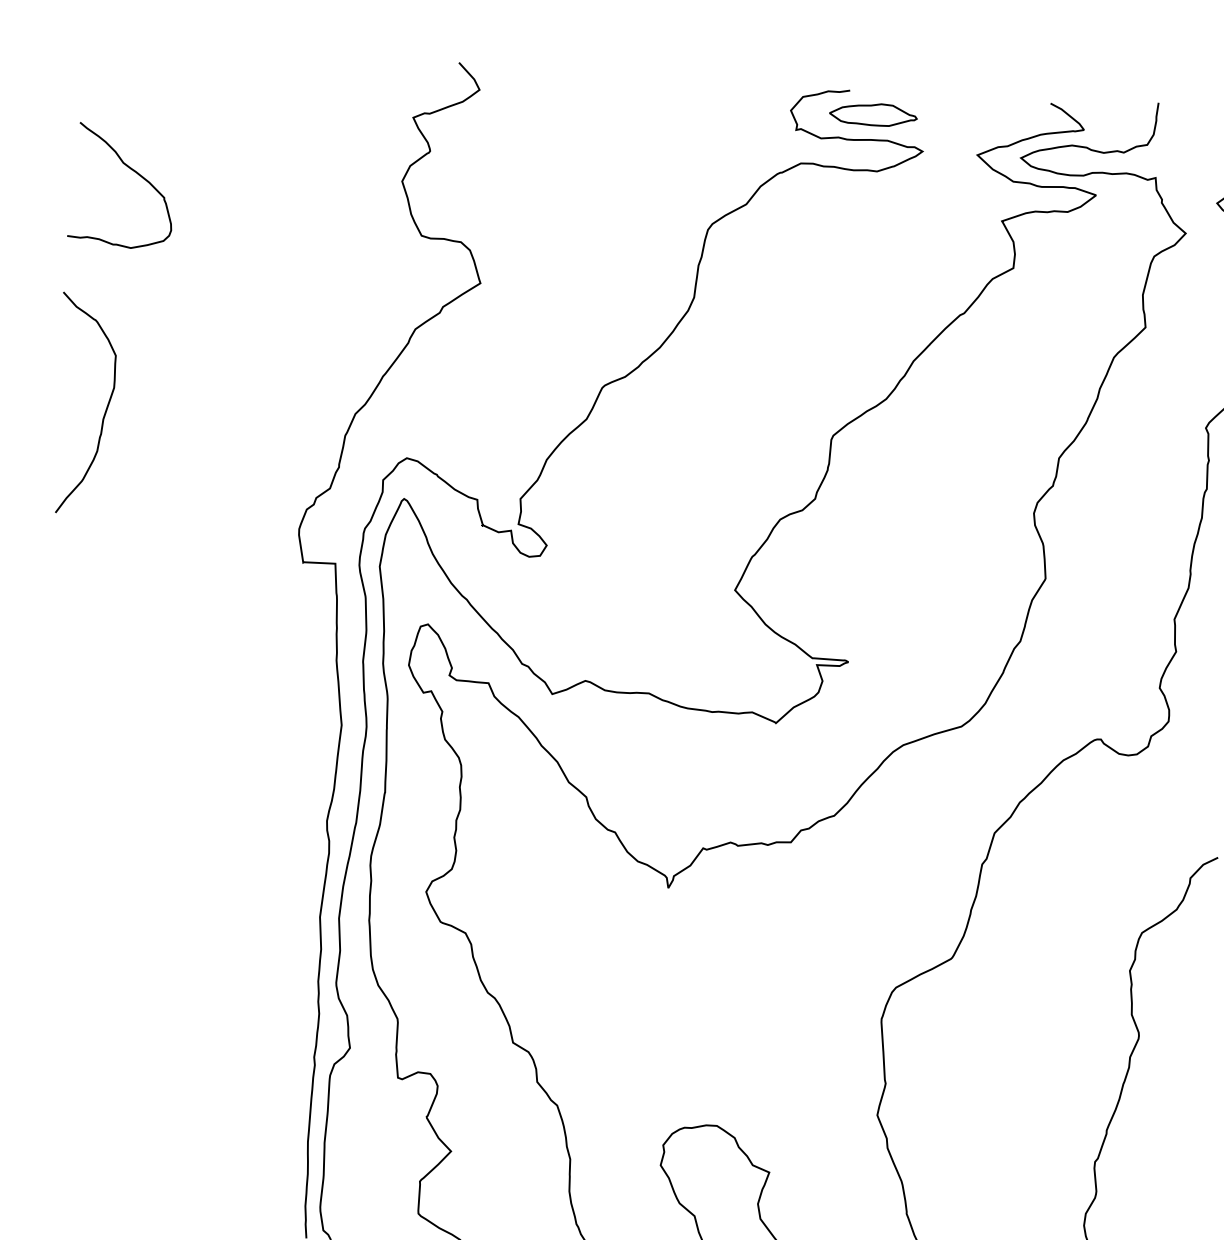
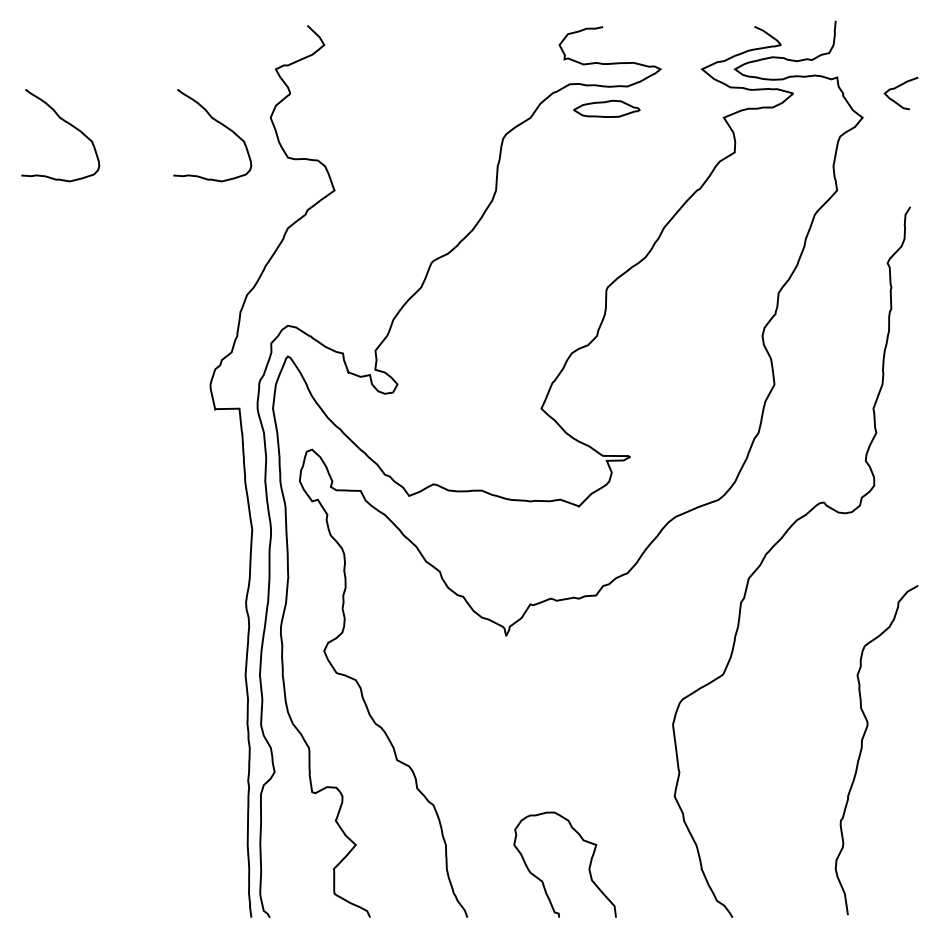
part: (873, 113) -> (606, 108), moved
curve: (332, 184) -> (218, 123), added
curve: (105, 409) -> (58, 304), removed

